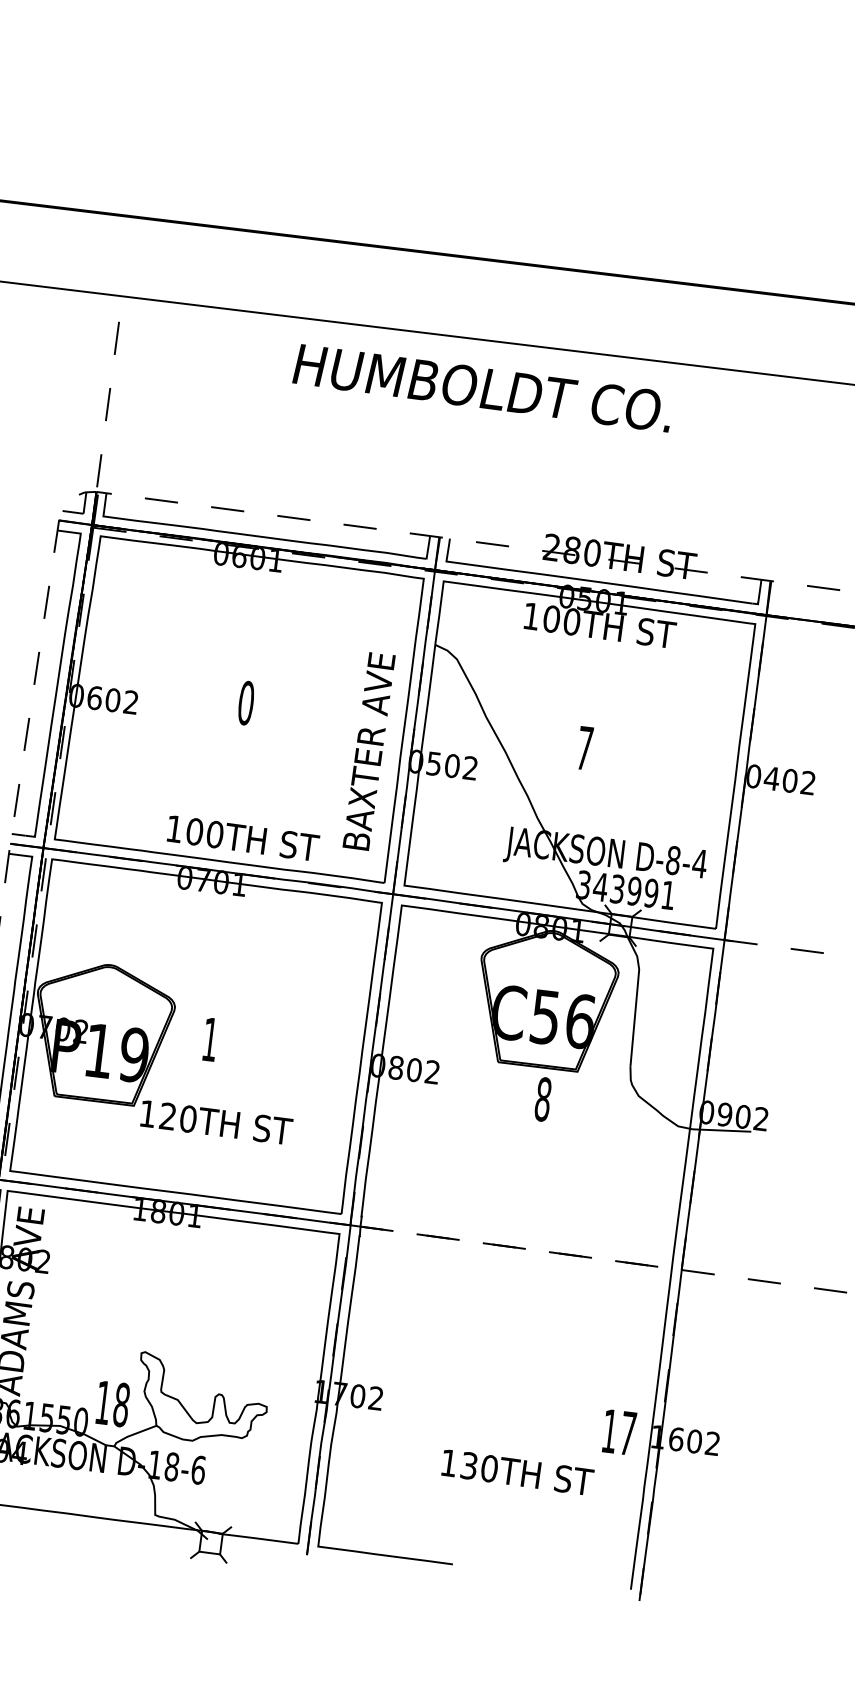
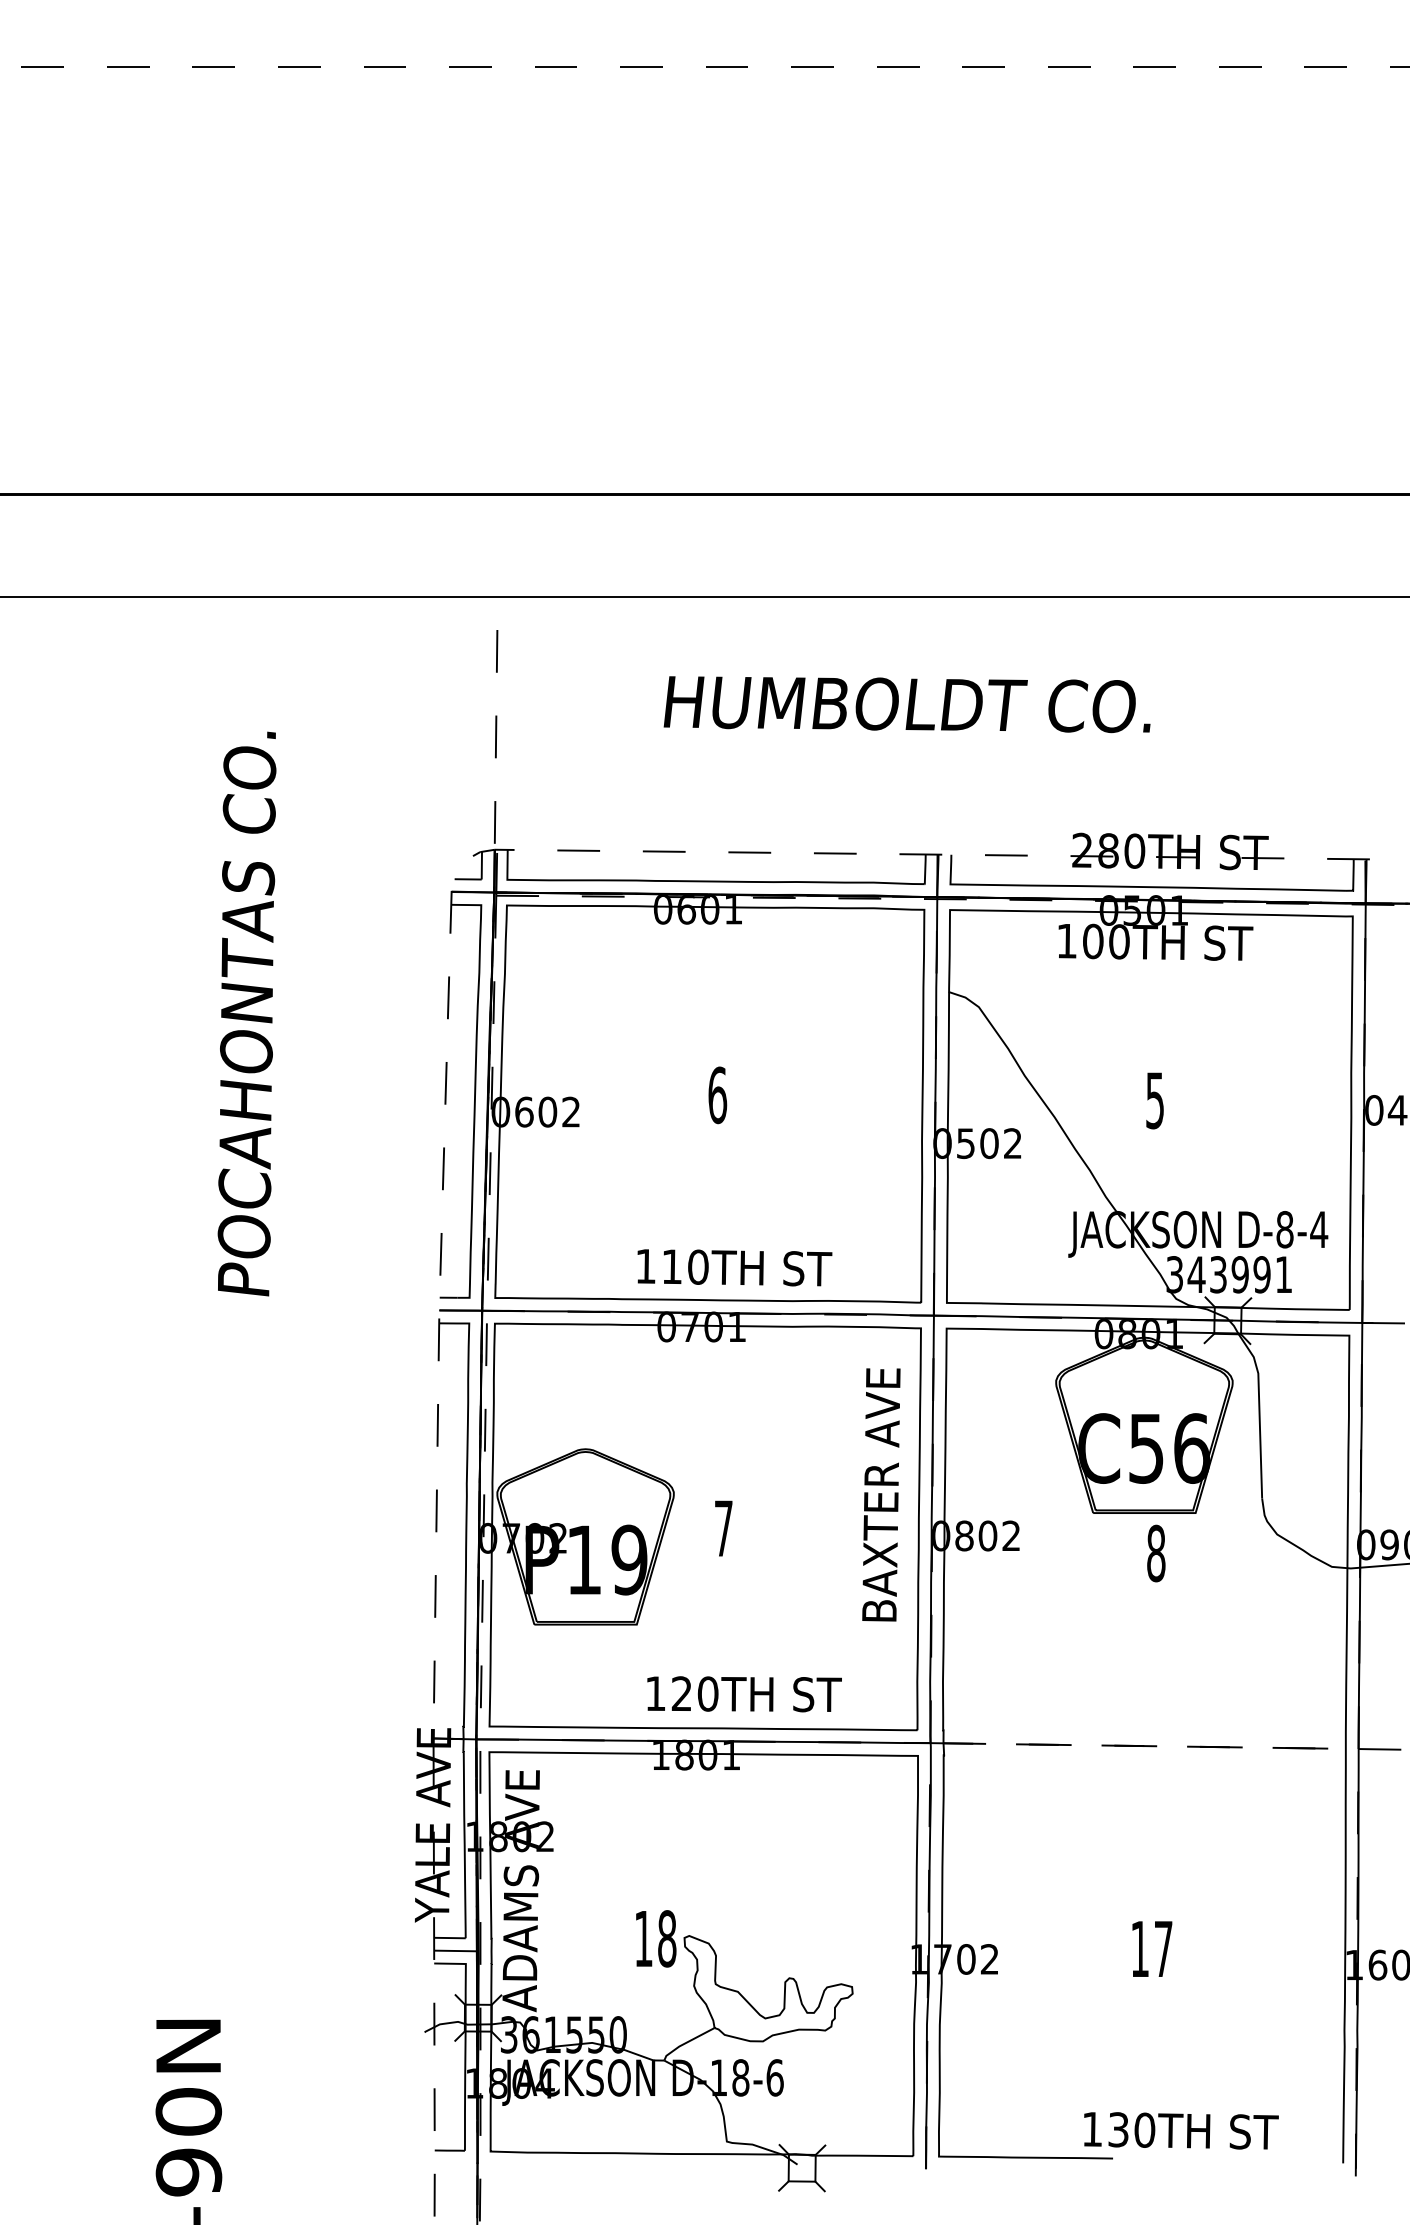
text: (482, 388) -> (906, 704), moved
text: (246, 702) -> (717, 1094), 0 -> 6
text: (584, 748) -> (1154, 1100), 7 -> 5
text: (369, 751) -> (881, 1494), moved
text: (195, 831) -> (672, 1266), 100TH -> 110TH
text: (210, 1039) -> (723, 1528), 1 -> 7
text: (216, 1122) -> (744, 1694), moved
text: (113, 1403) -> (656, 1938), moved
text: (619, 1431) -> (1152, 1948), moved
text: (517, 1472) -> (1181, 2130), moved

